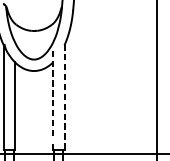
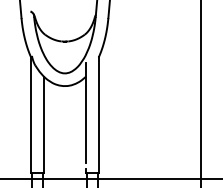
line: (53, 95) -> (86, 113), dashed -> solid
line: (64, 96) -> (98, 114), dashed -> solid

